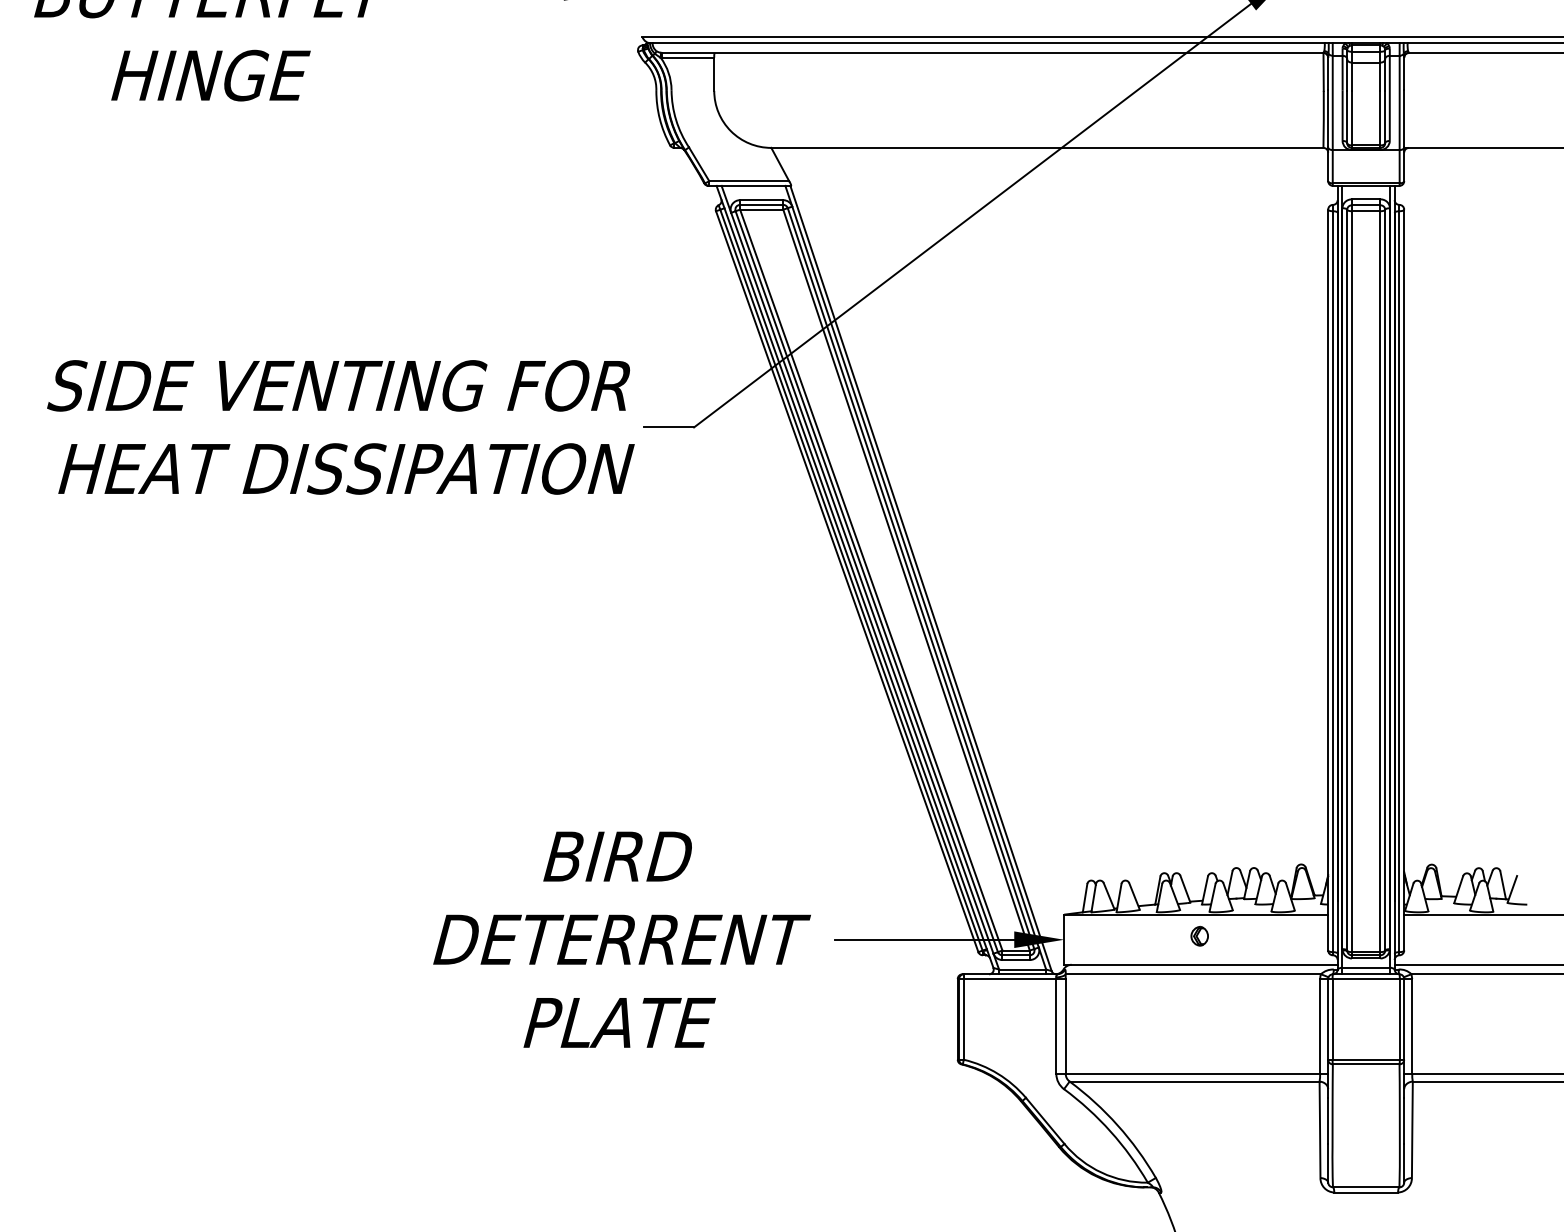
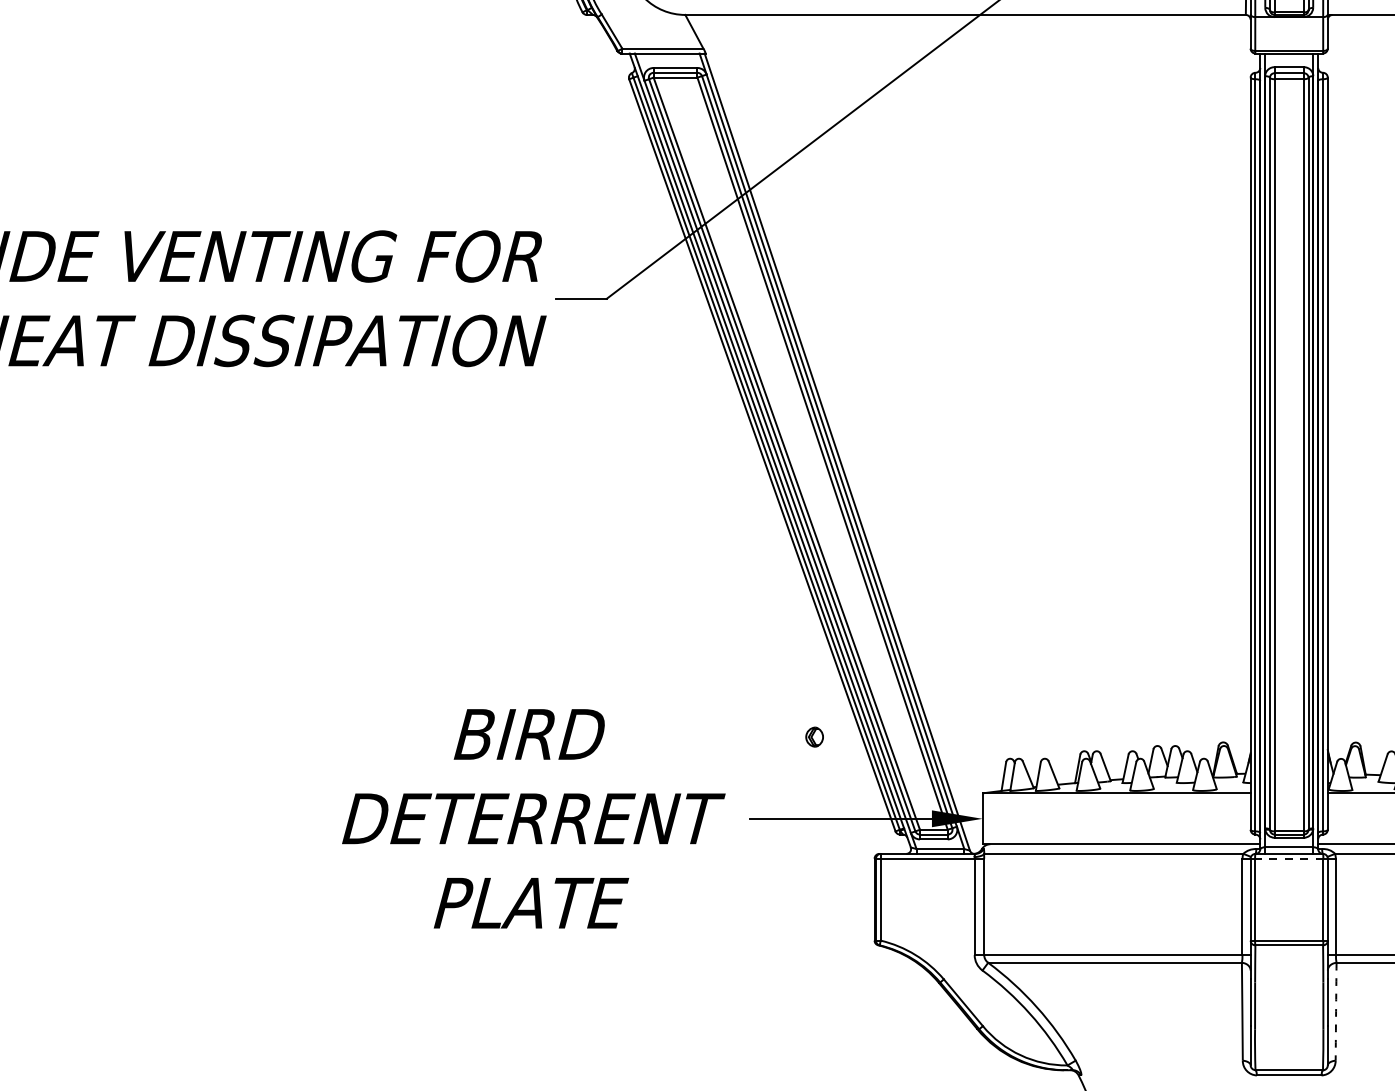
part: (1199, 935) -> (814, 736), moved
line: (1366, 979) -> (1289, 859), solid -> dashed
arc: (1412, 1129) -> (1336, 1011), solid -> dashed

